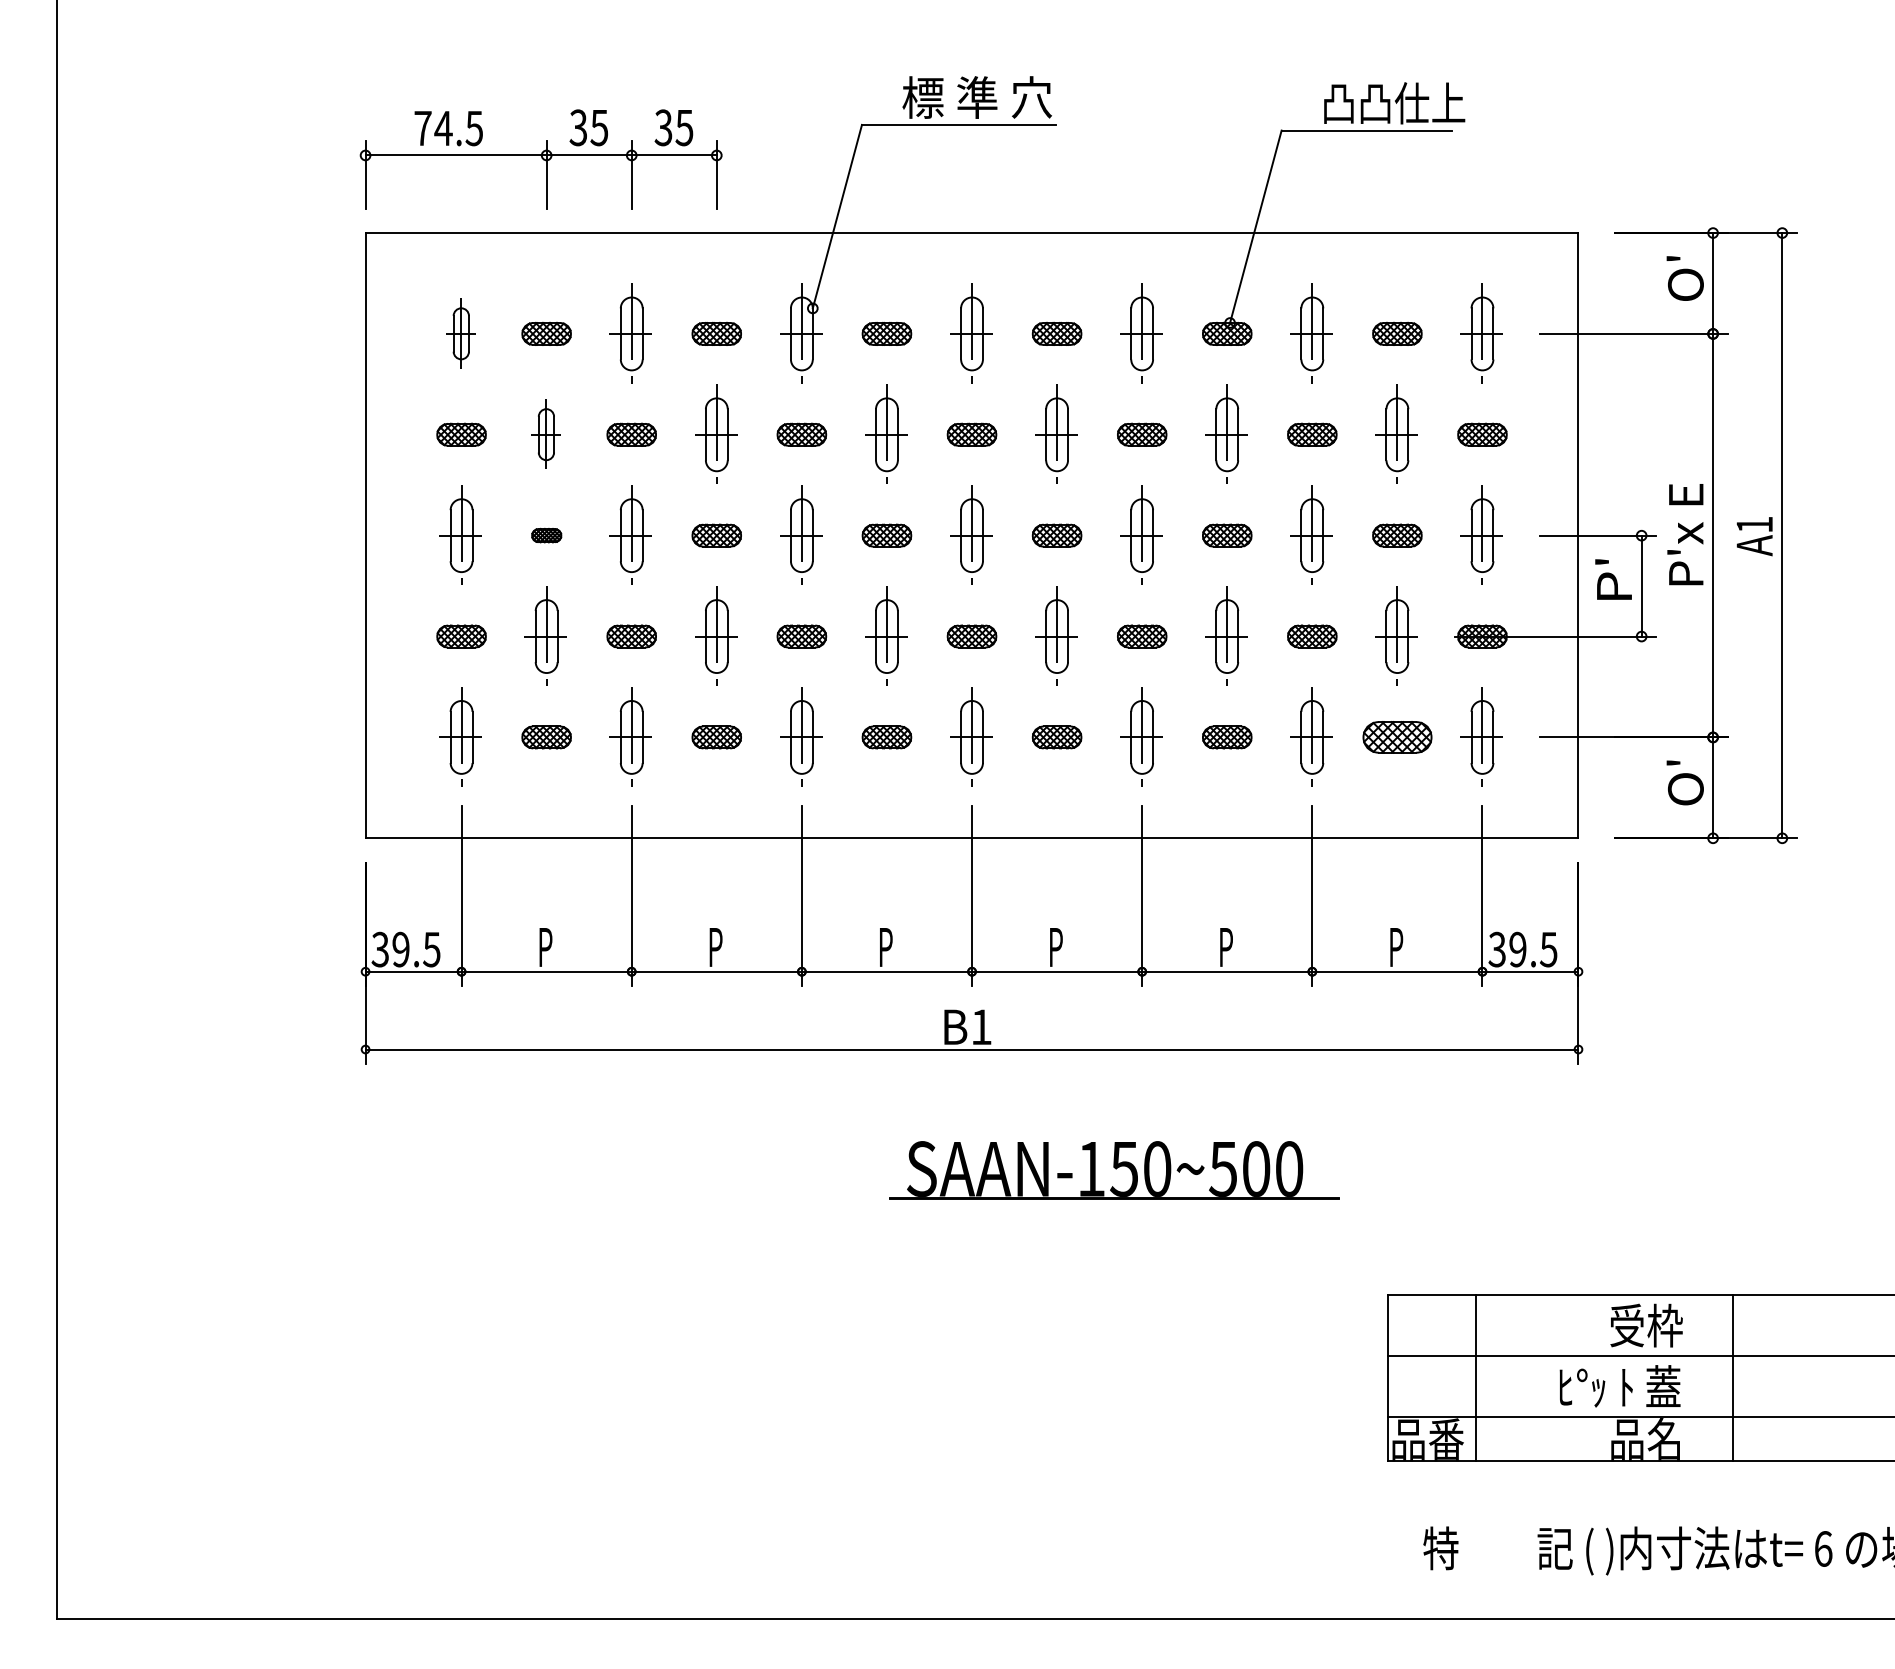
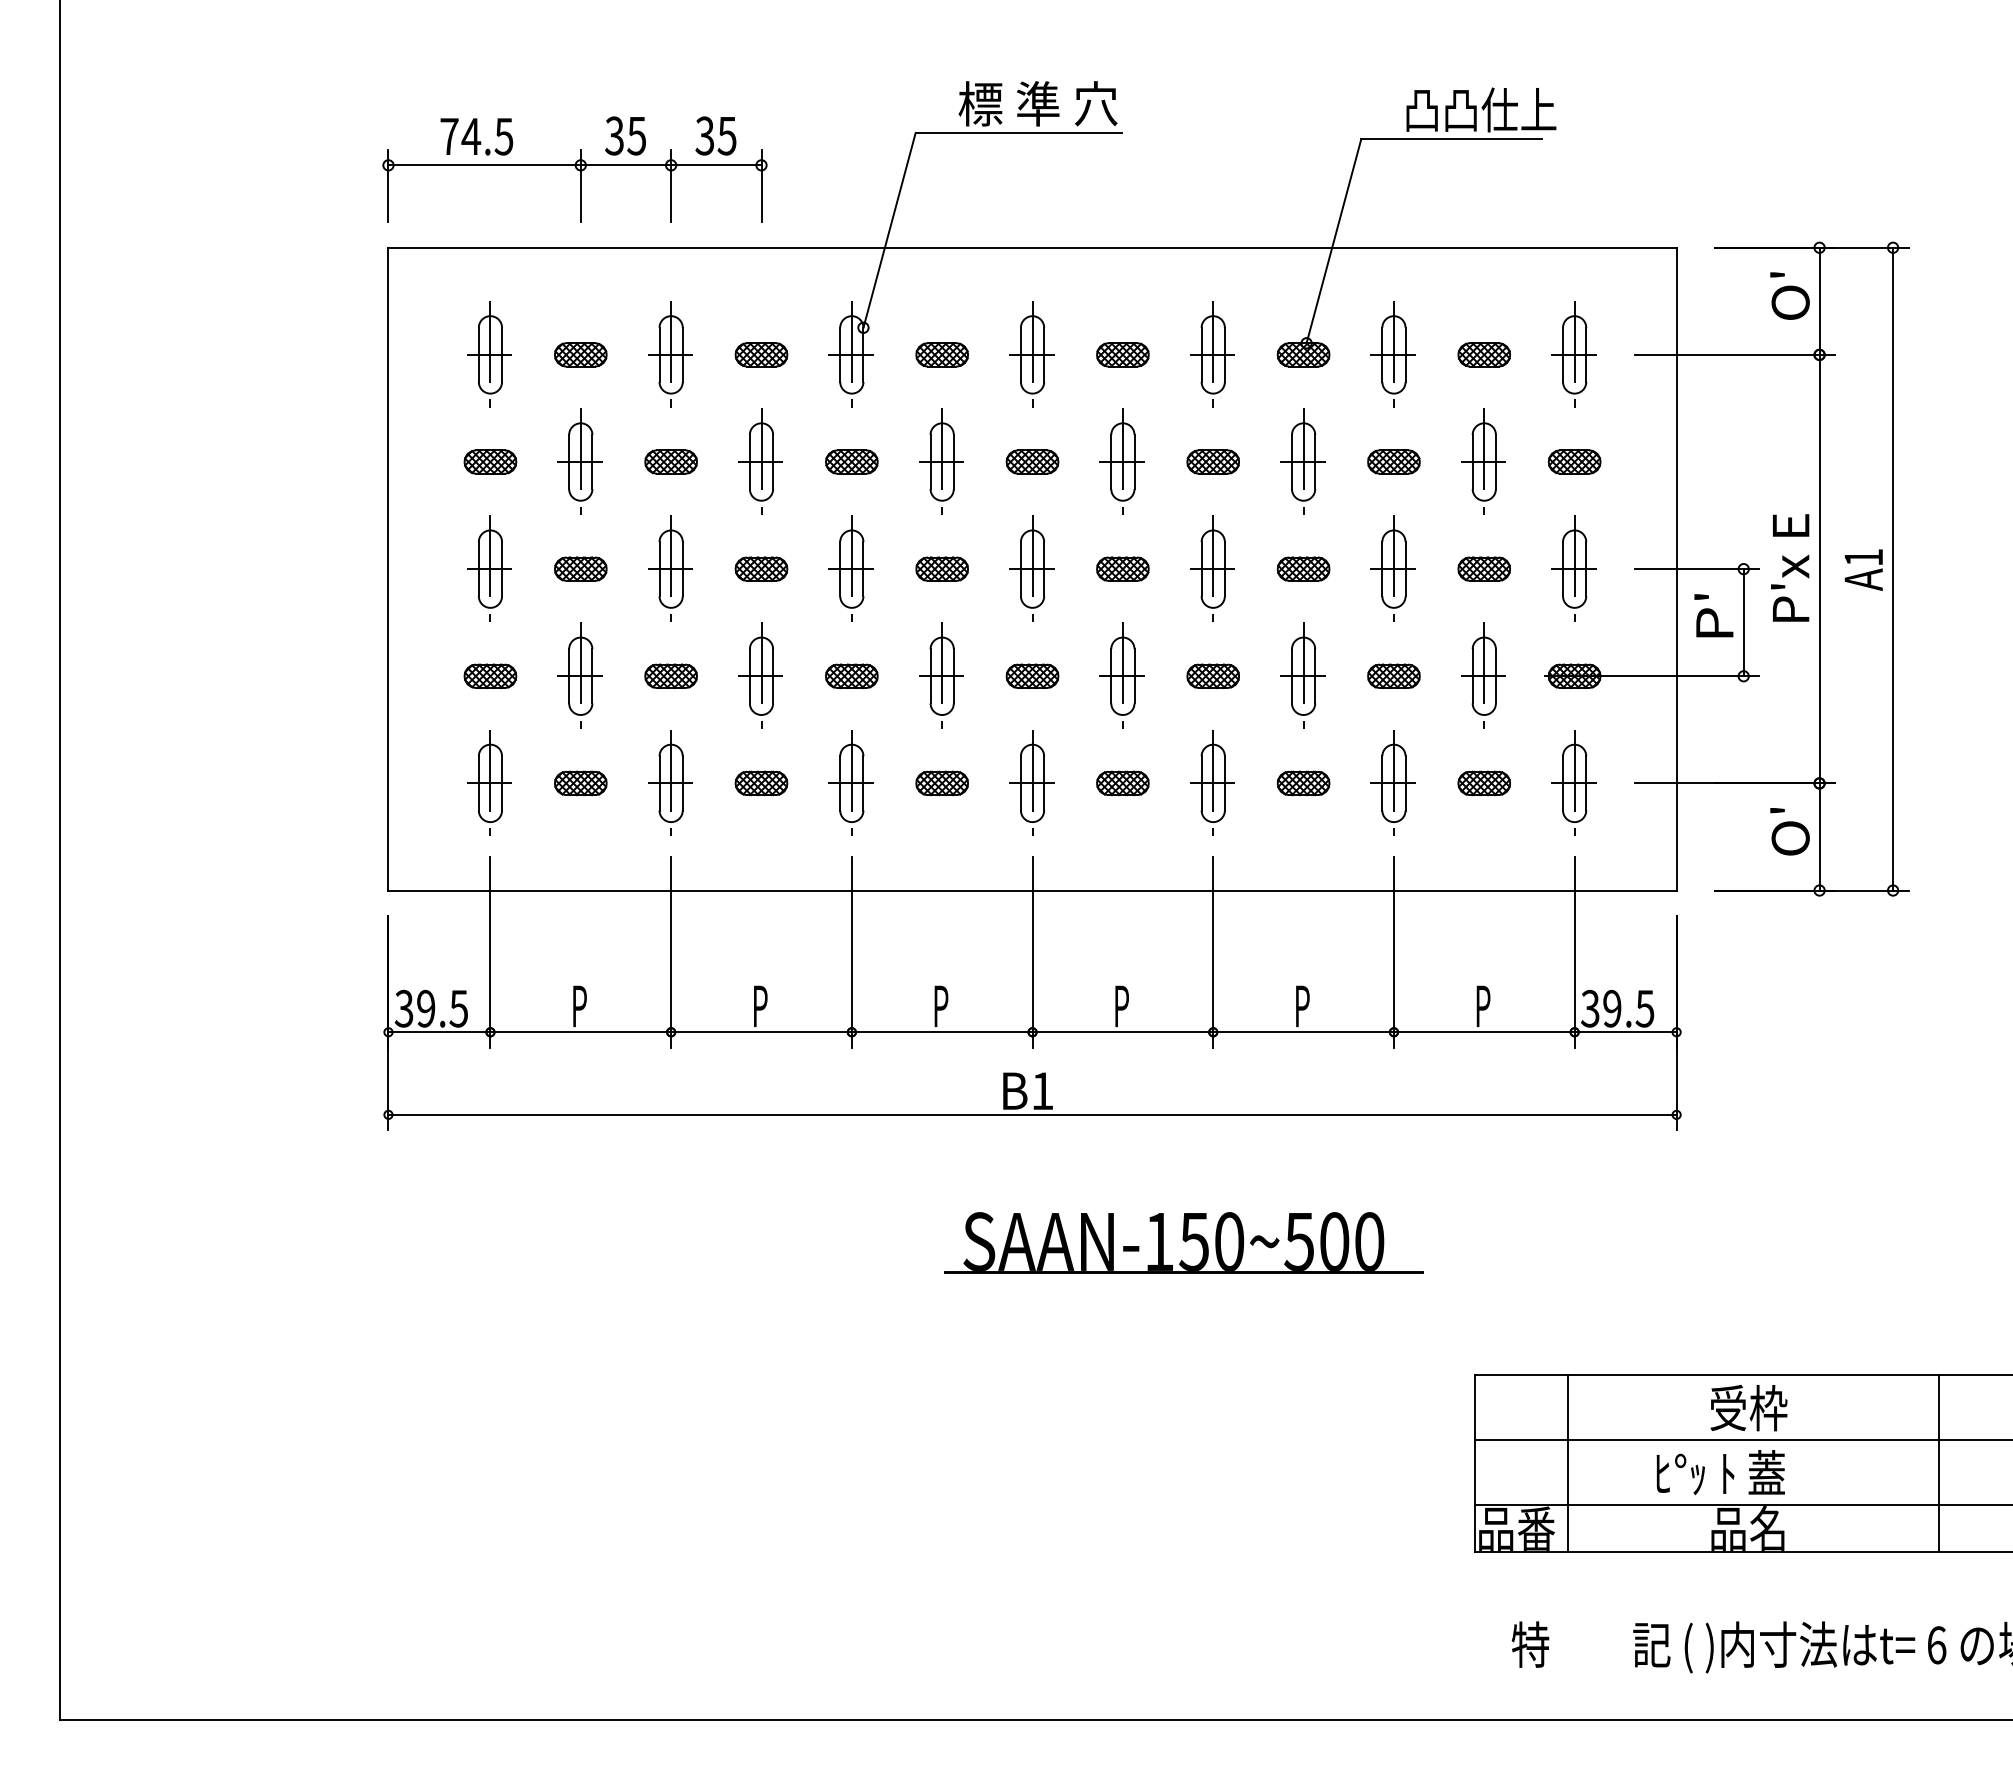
part: (460, 333) -> (489, 354), size x1.43
part: (545, 434) -> (579, 461), size x1.43
part: (546, 535) -> (580, 568), size x1.67
part: (1396, 737) -> (1483, 783), size x0.71
line: (1733, 1377) -> (1939, 1463), moved

